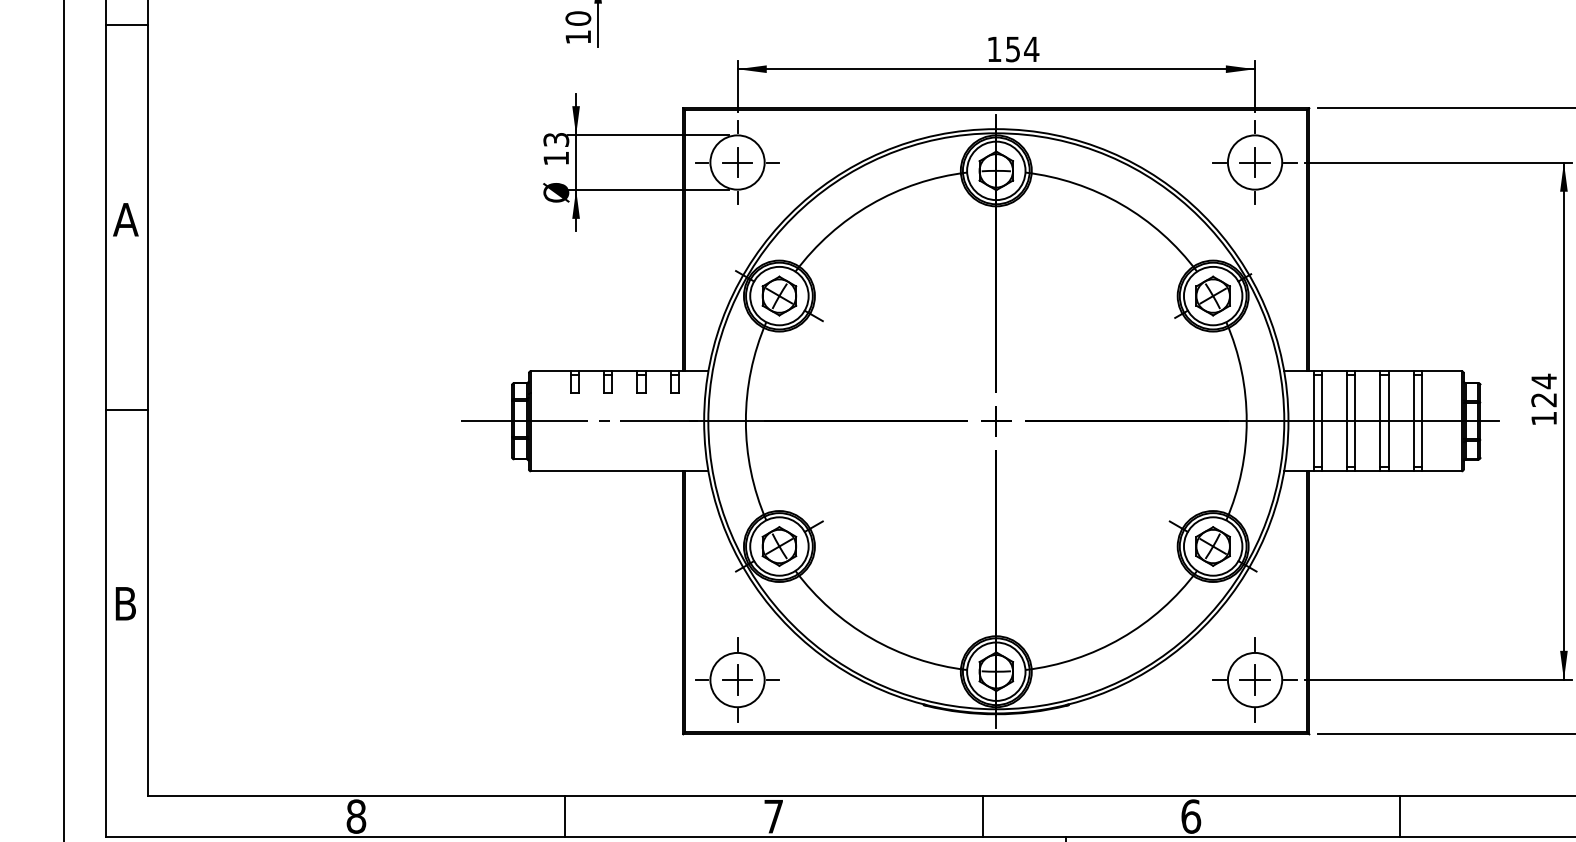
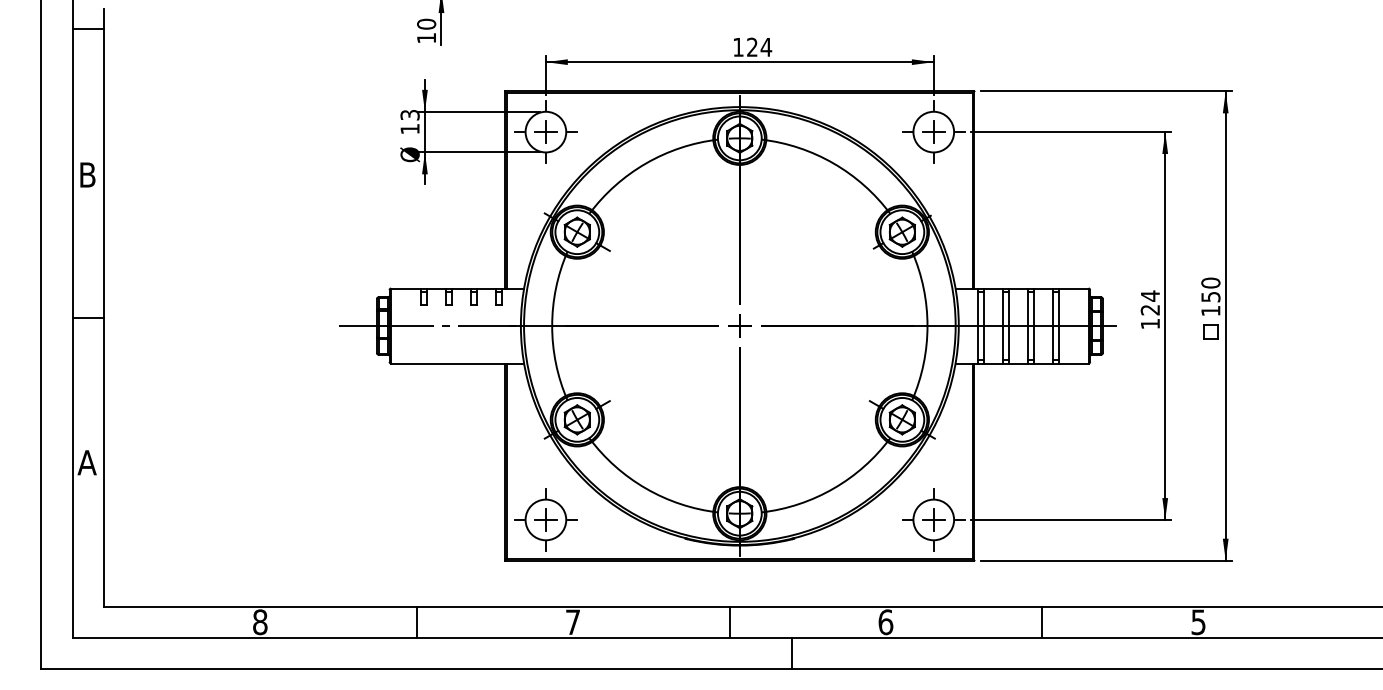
text: (1013, 48) -> (752, 46), 154 -> 124
text: (125, 219) -> (87, 174), A -> B
text: (124, 603) -> (86, 462), B -> A

